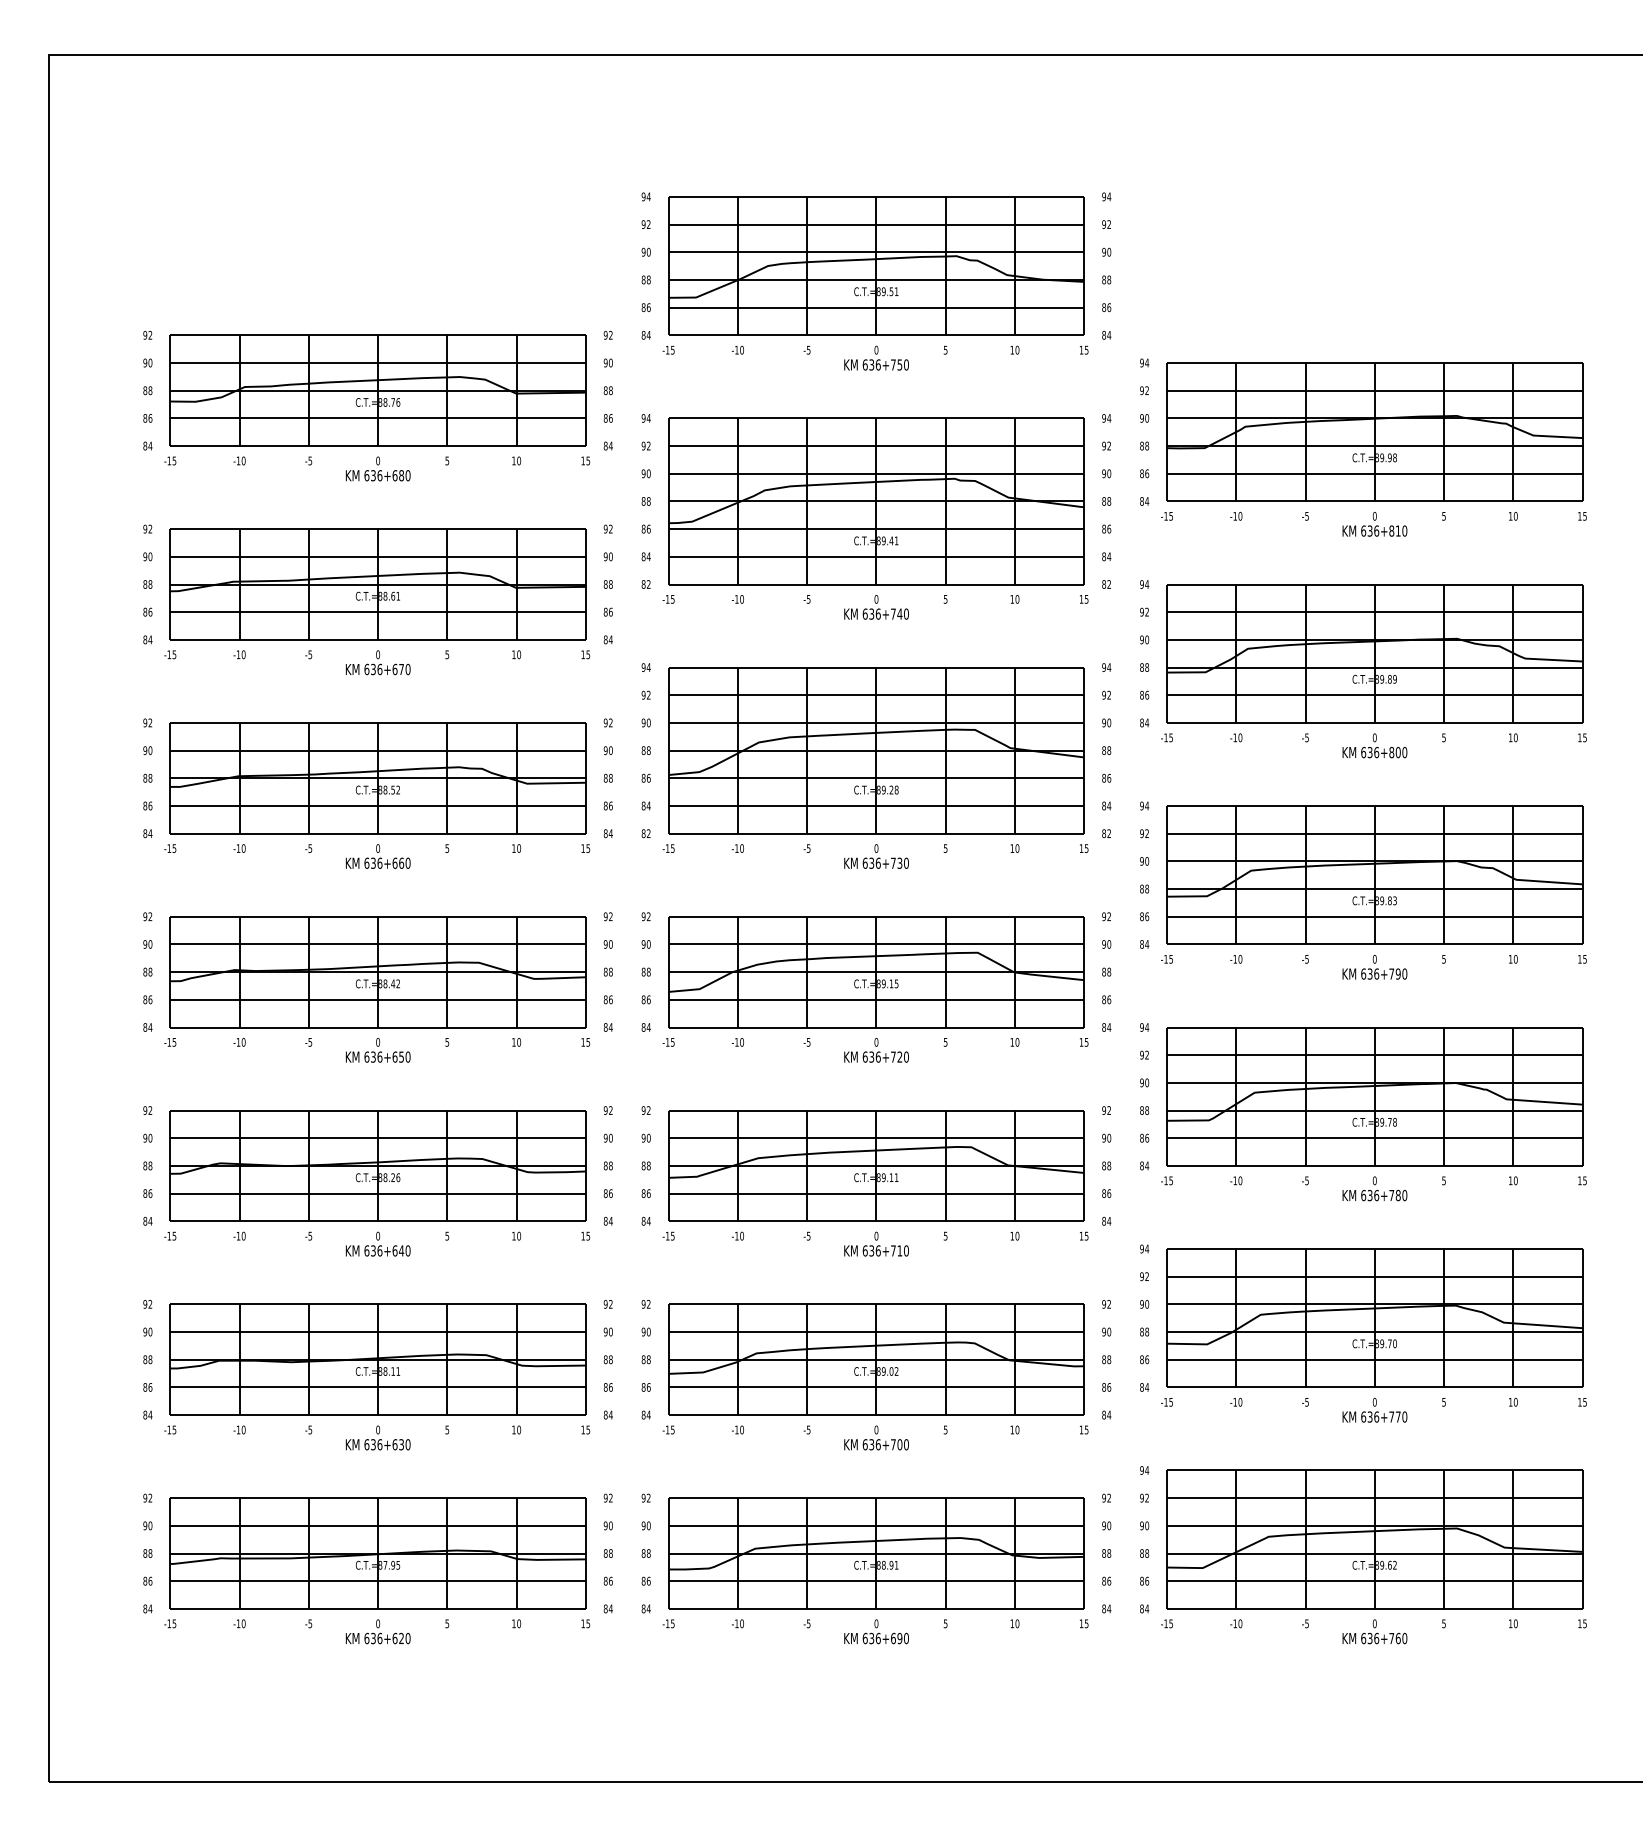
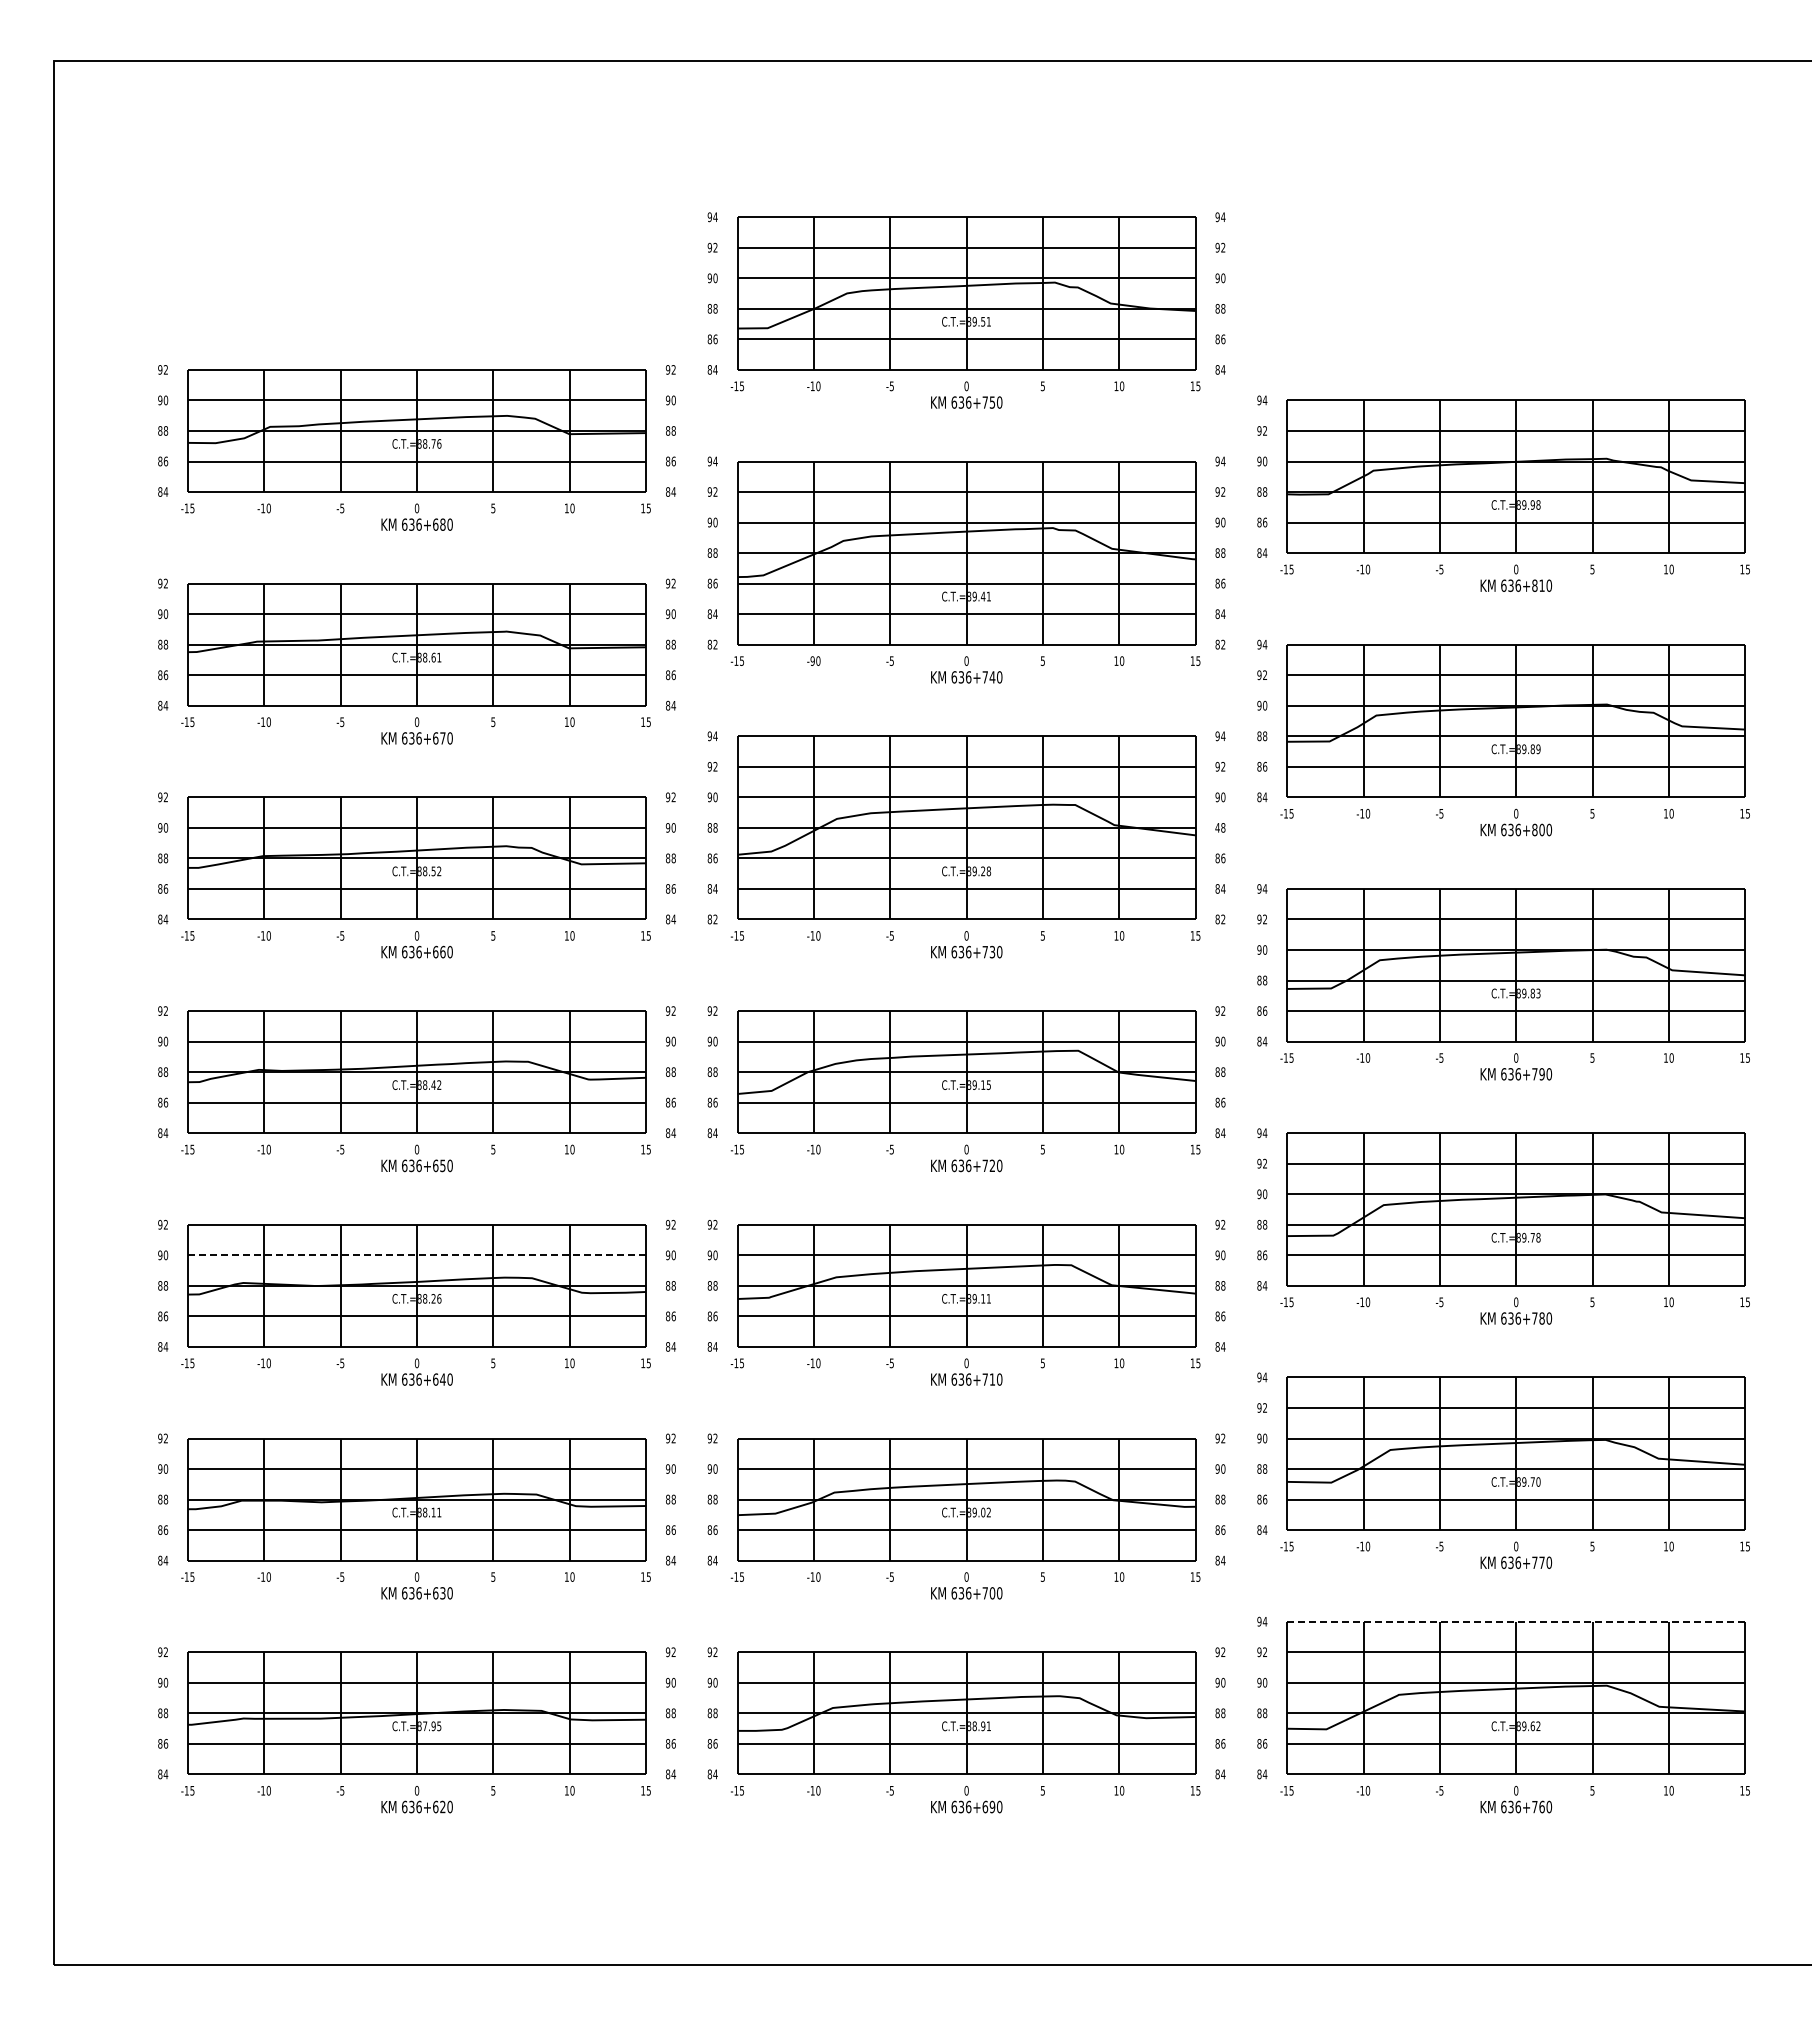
text: (736, 598) -> (812, 660), -10 -> -90
text: (1103, 750) -> (1217, 827), 88 -> 48
line: (378, 1138) -> (417, 1255), solid -> dashed
line: (1375, 1470) -> (1516, 1621), solid -> dashed

